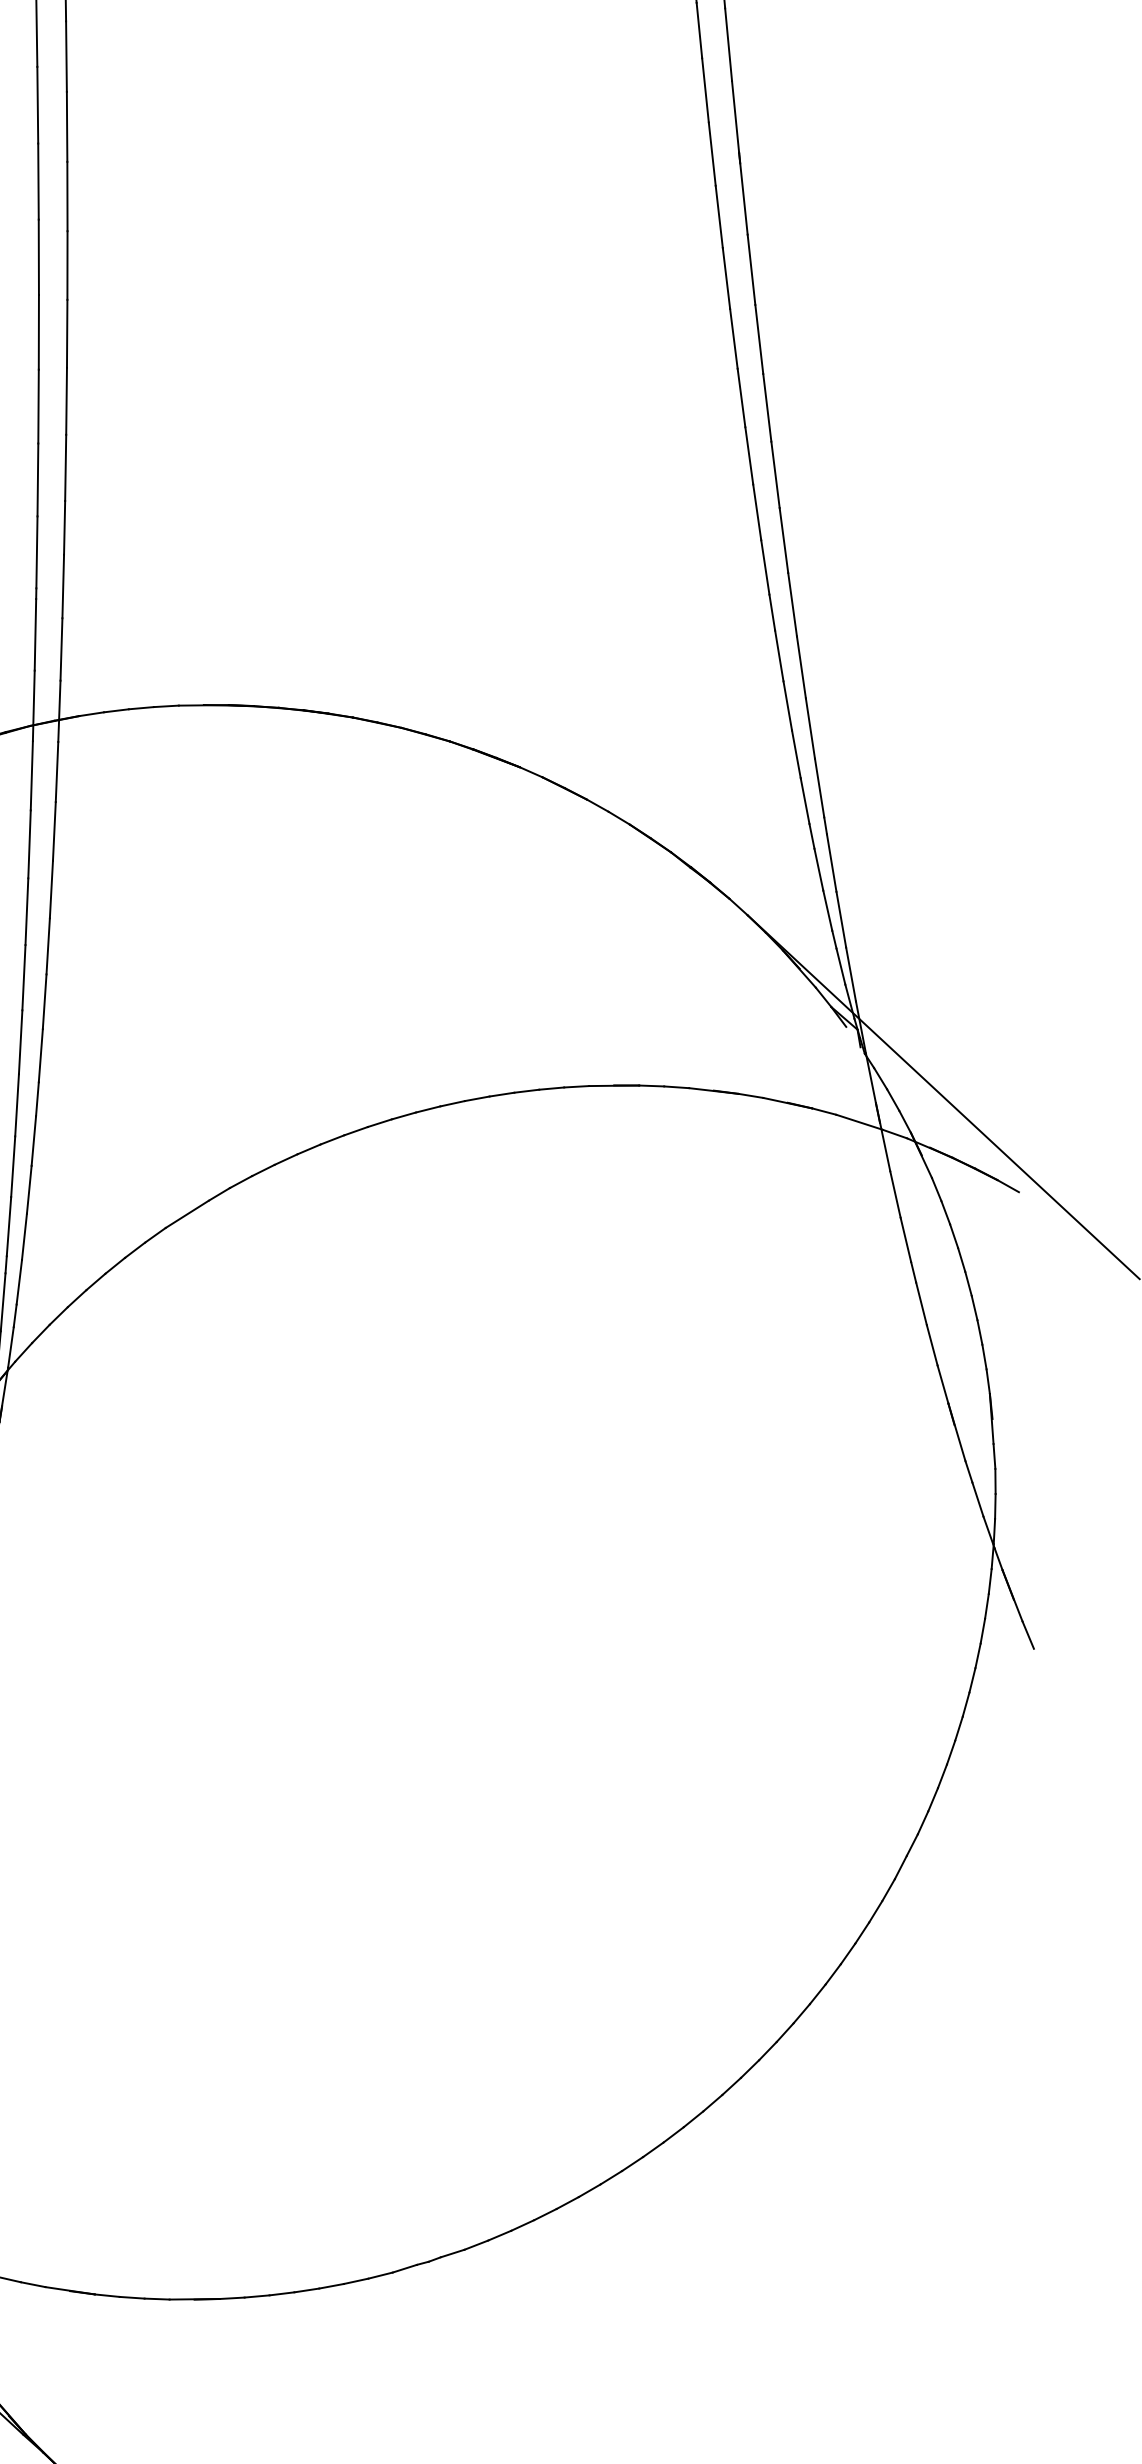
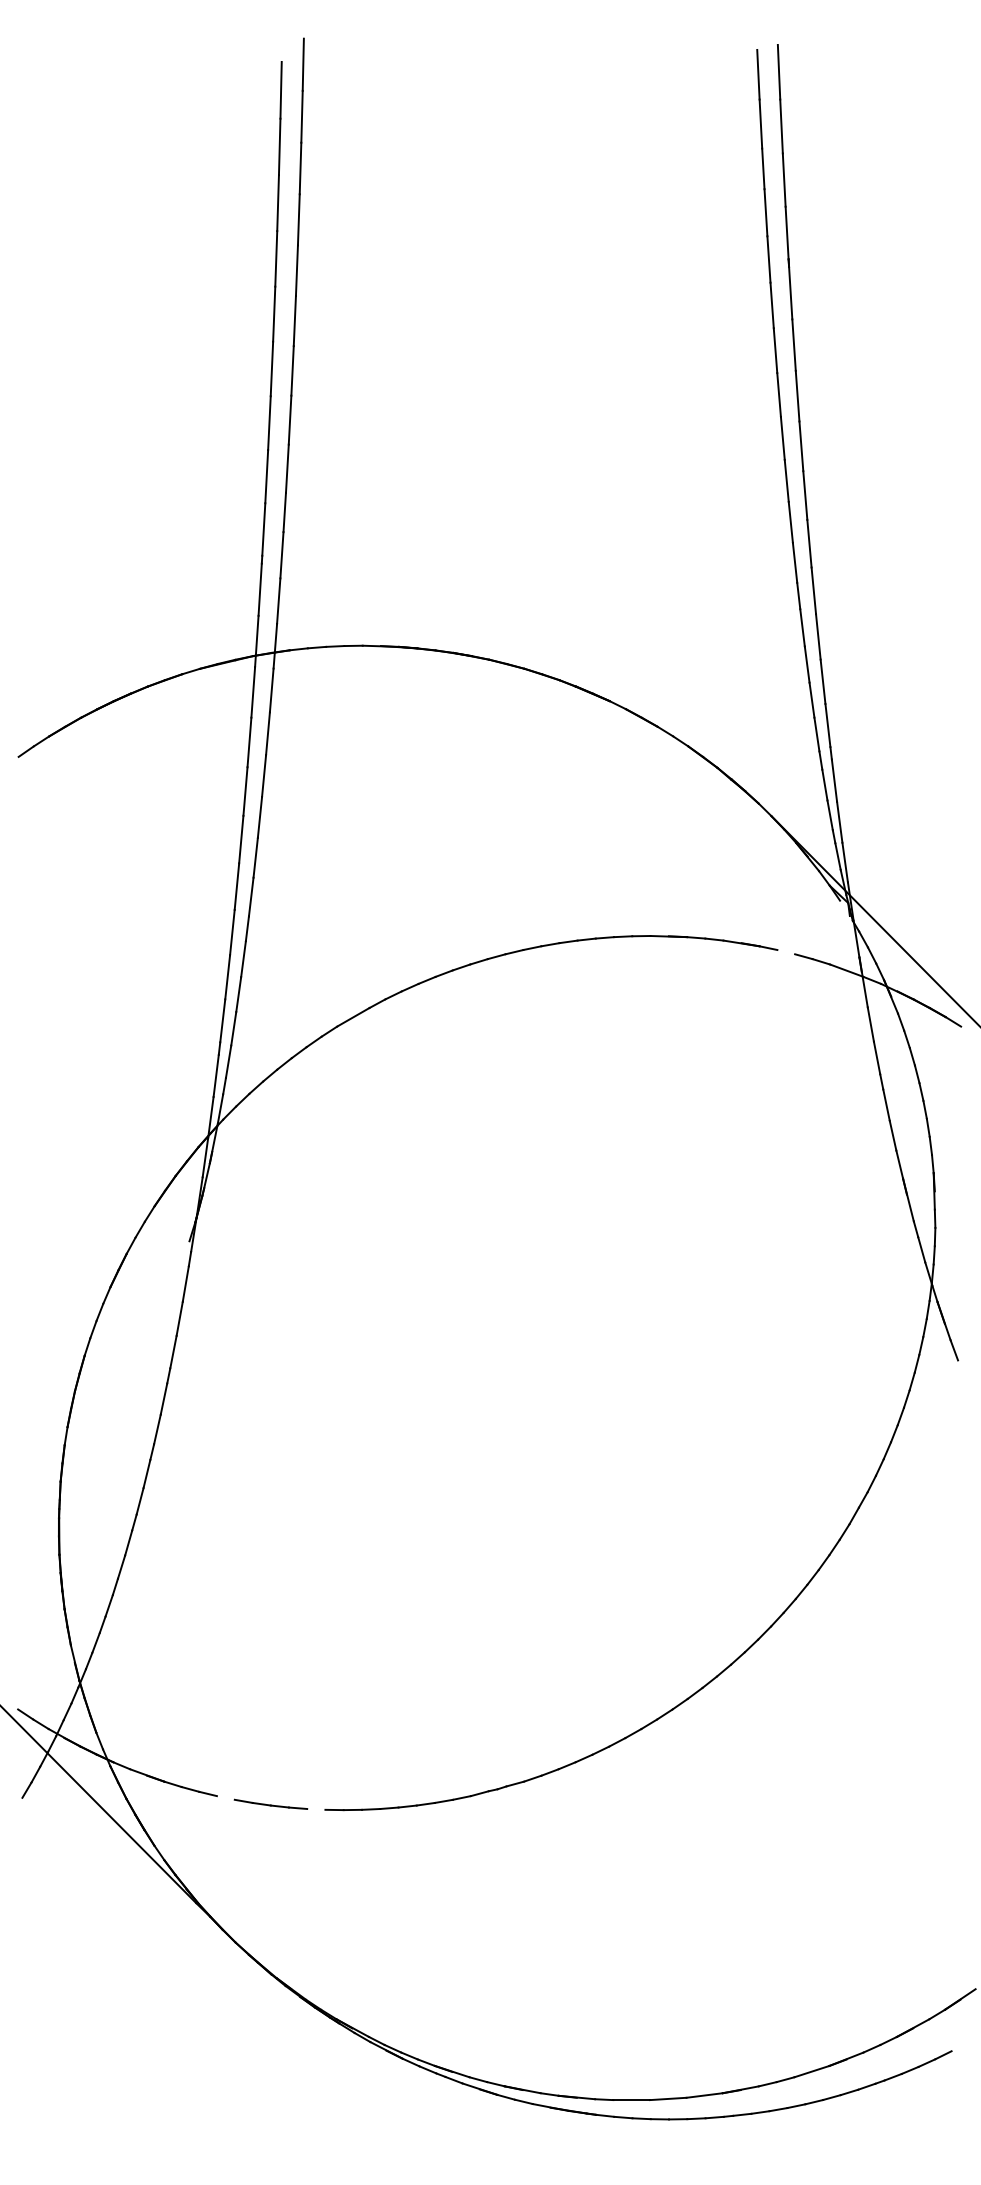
line: (787, 1103) -> (794, 954), removed
line: (69, 2290) -> (234, 1799), removed
line: (194, 2299) -> (325, 1809), removed

